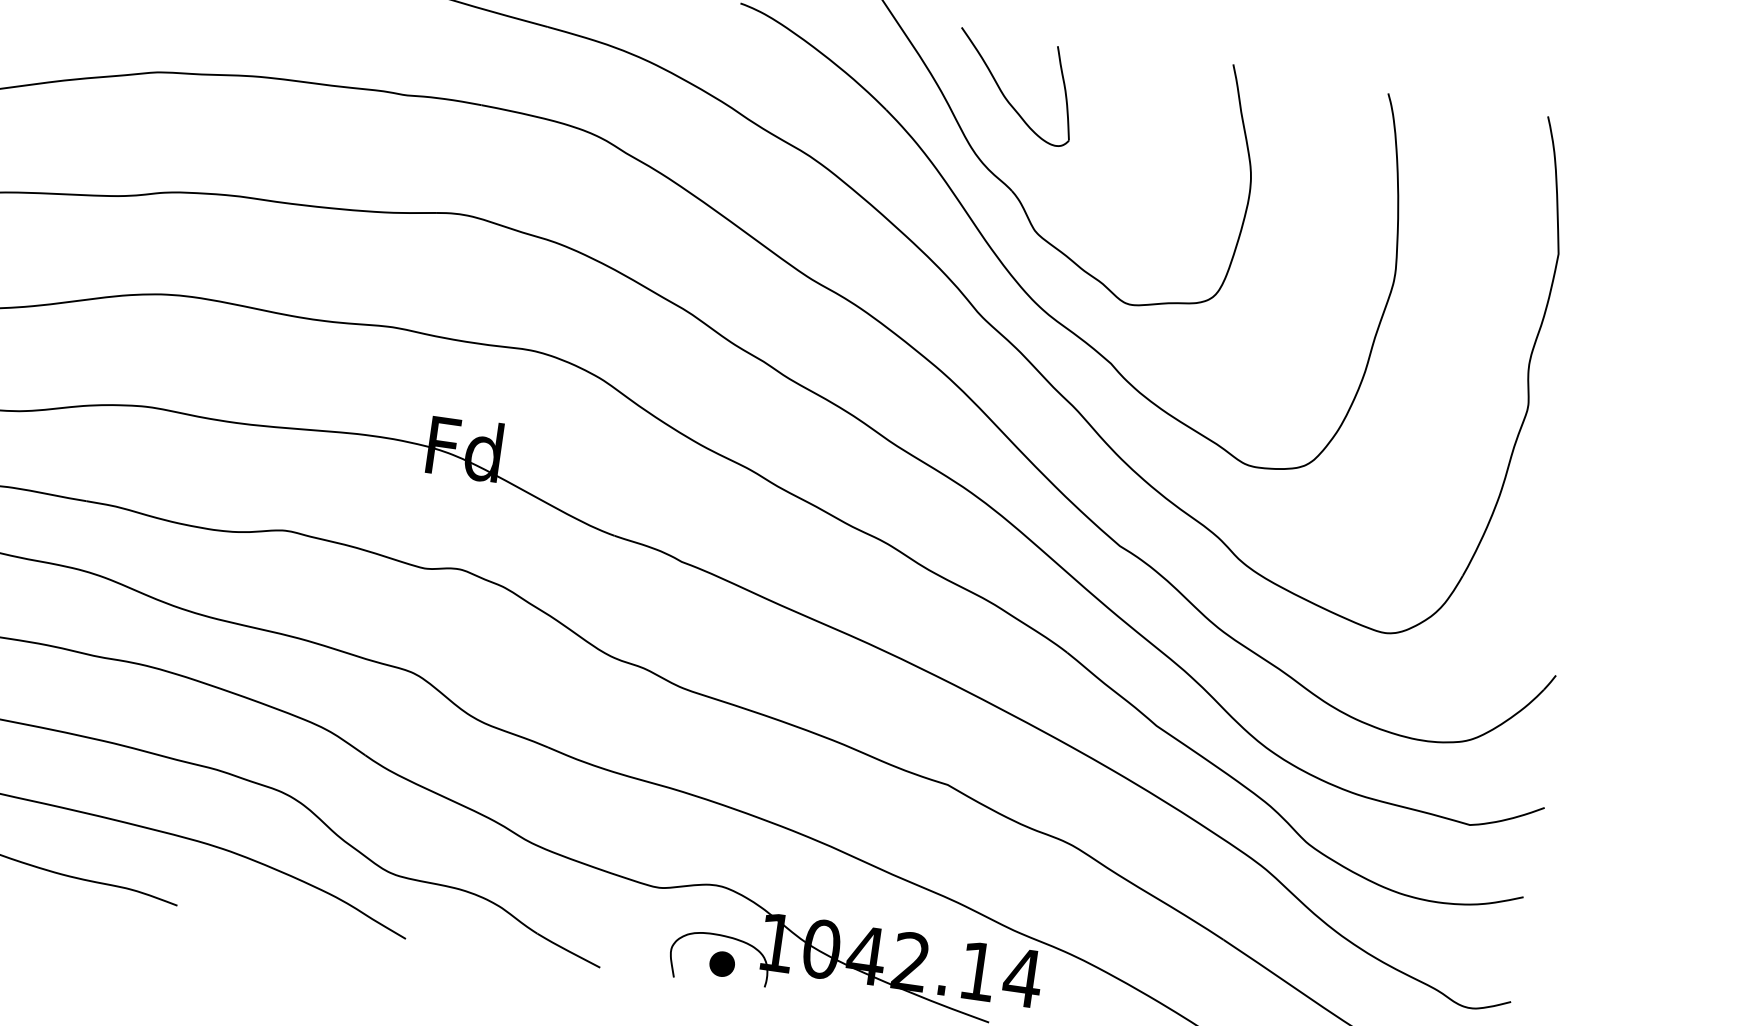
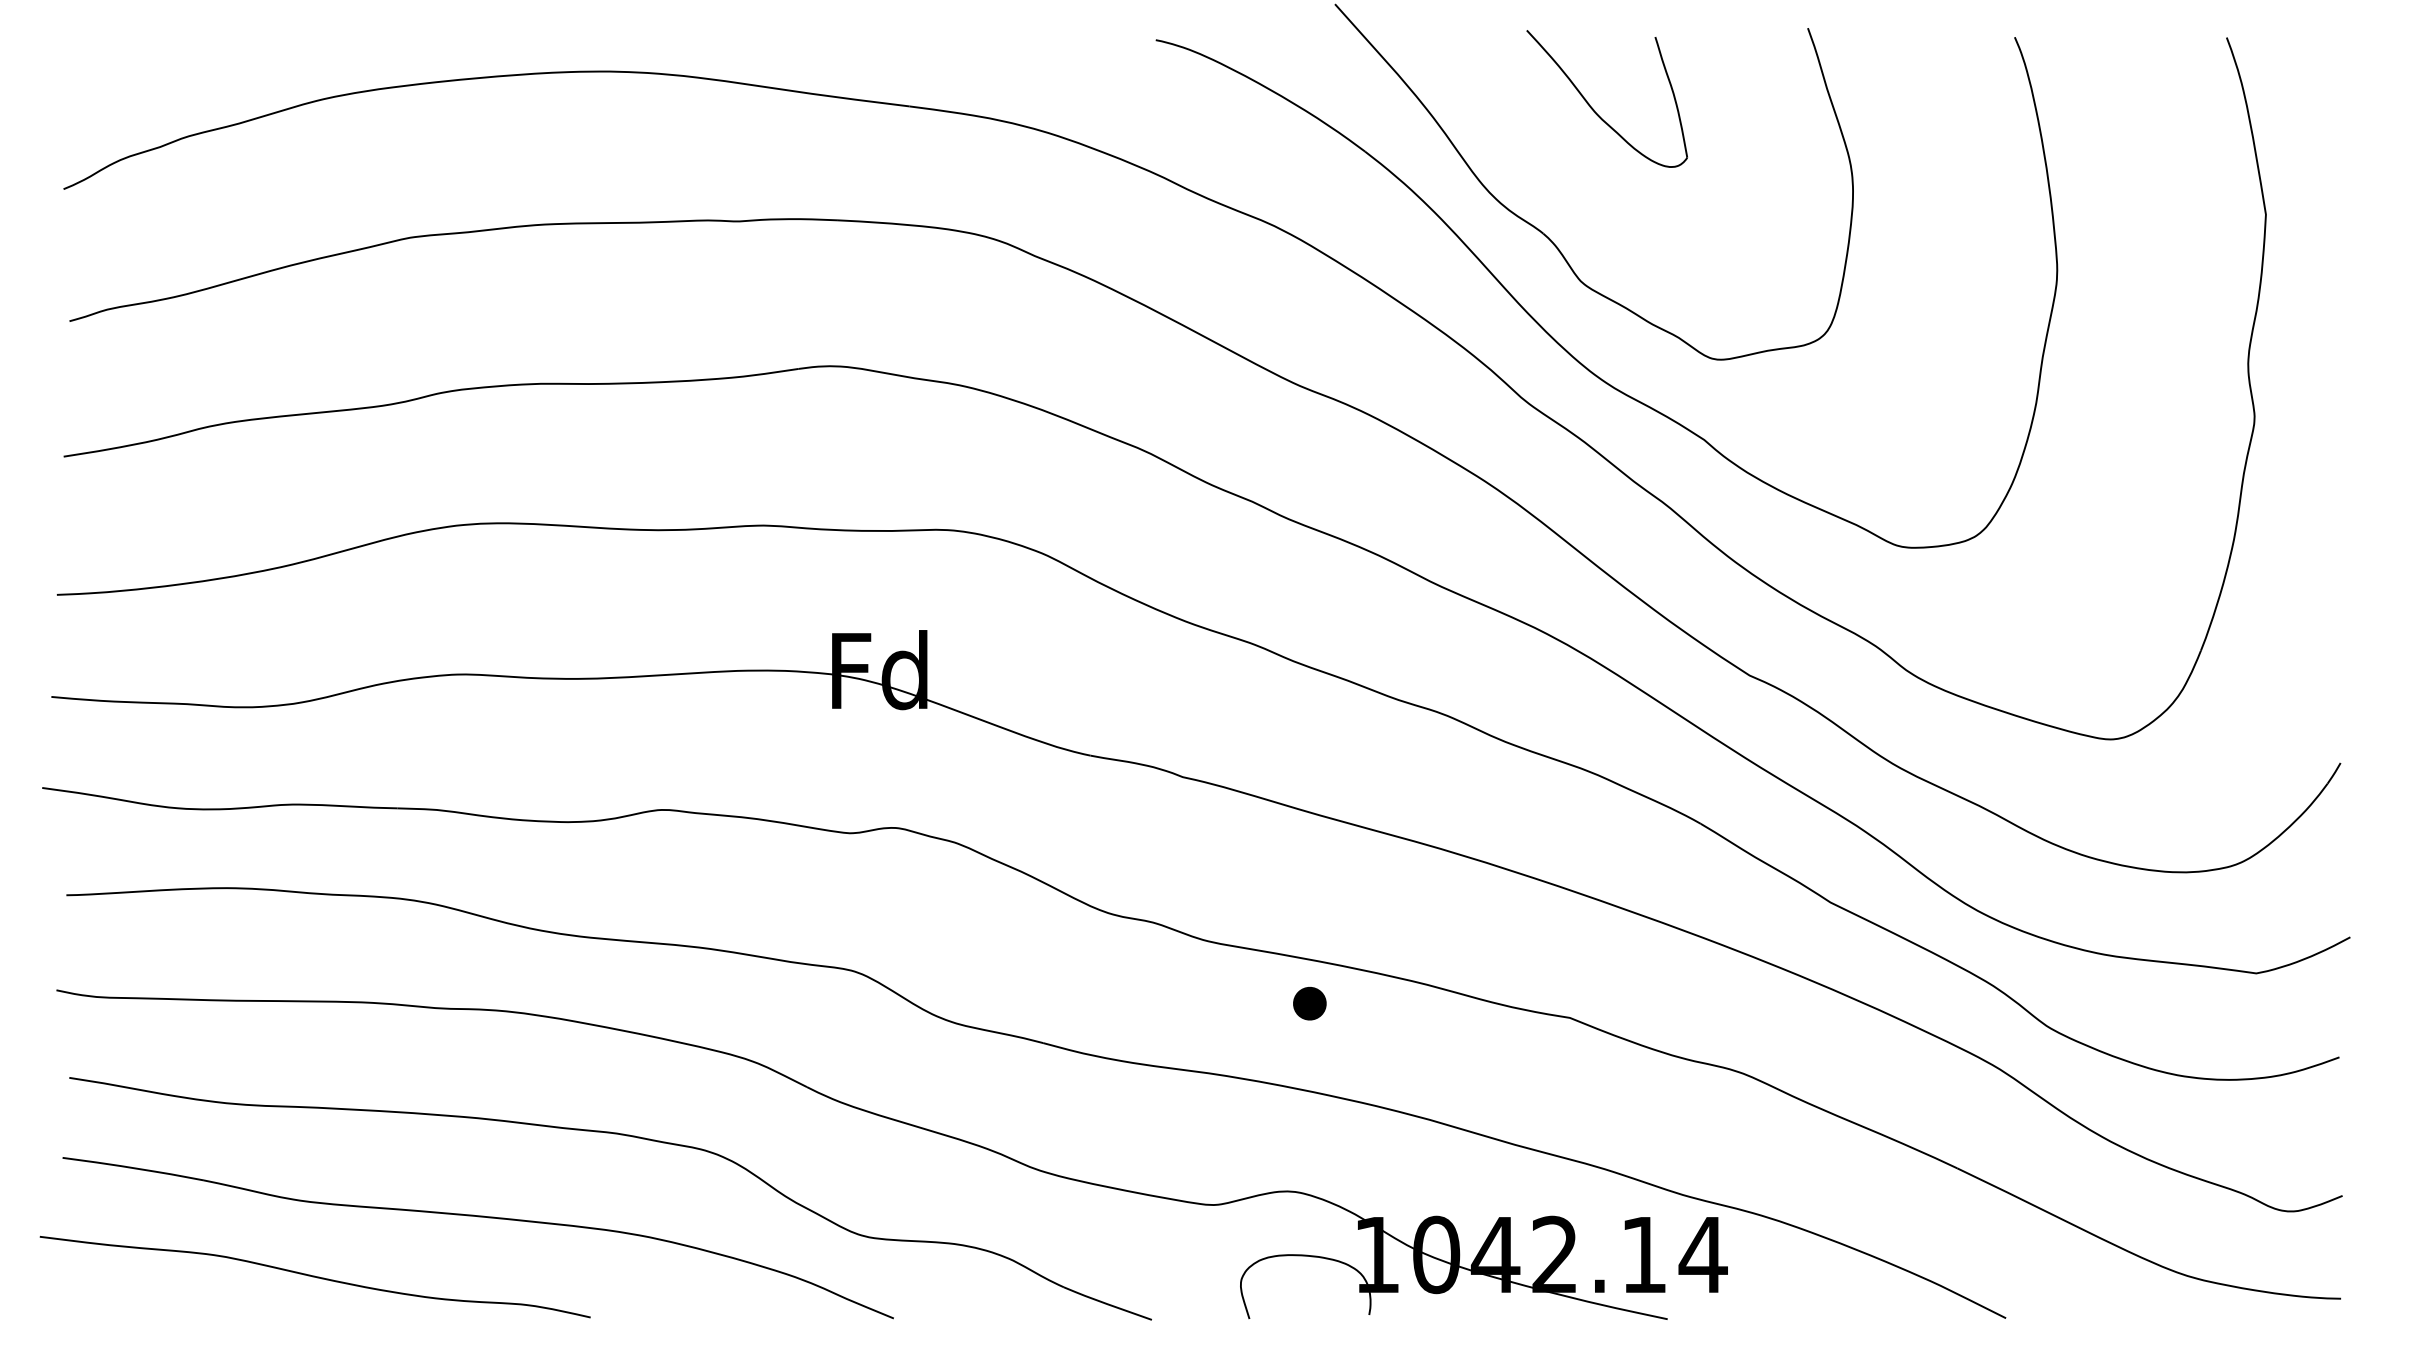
part: (1004, 94) -> (1594, 109), moved
part: (721, 963) -> (1309, 1003), moved

